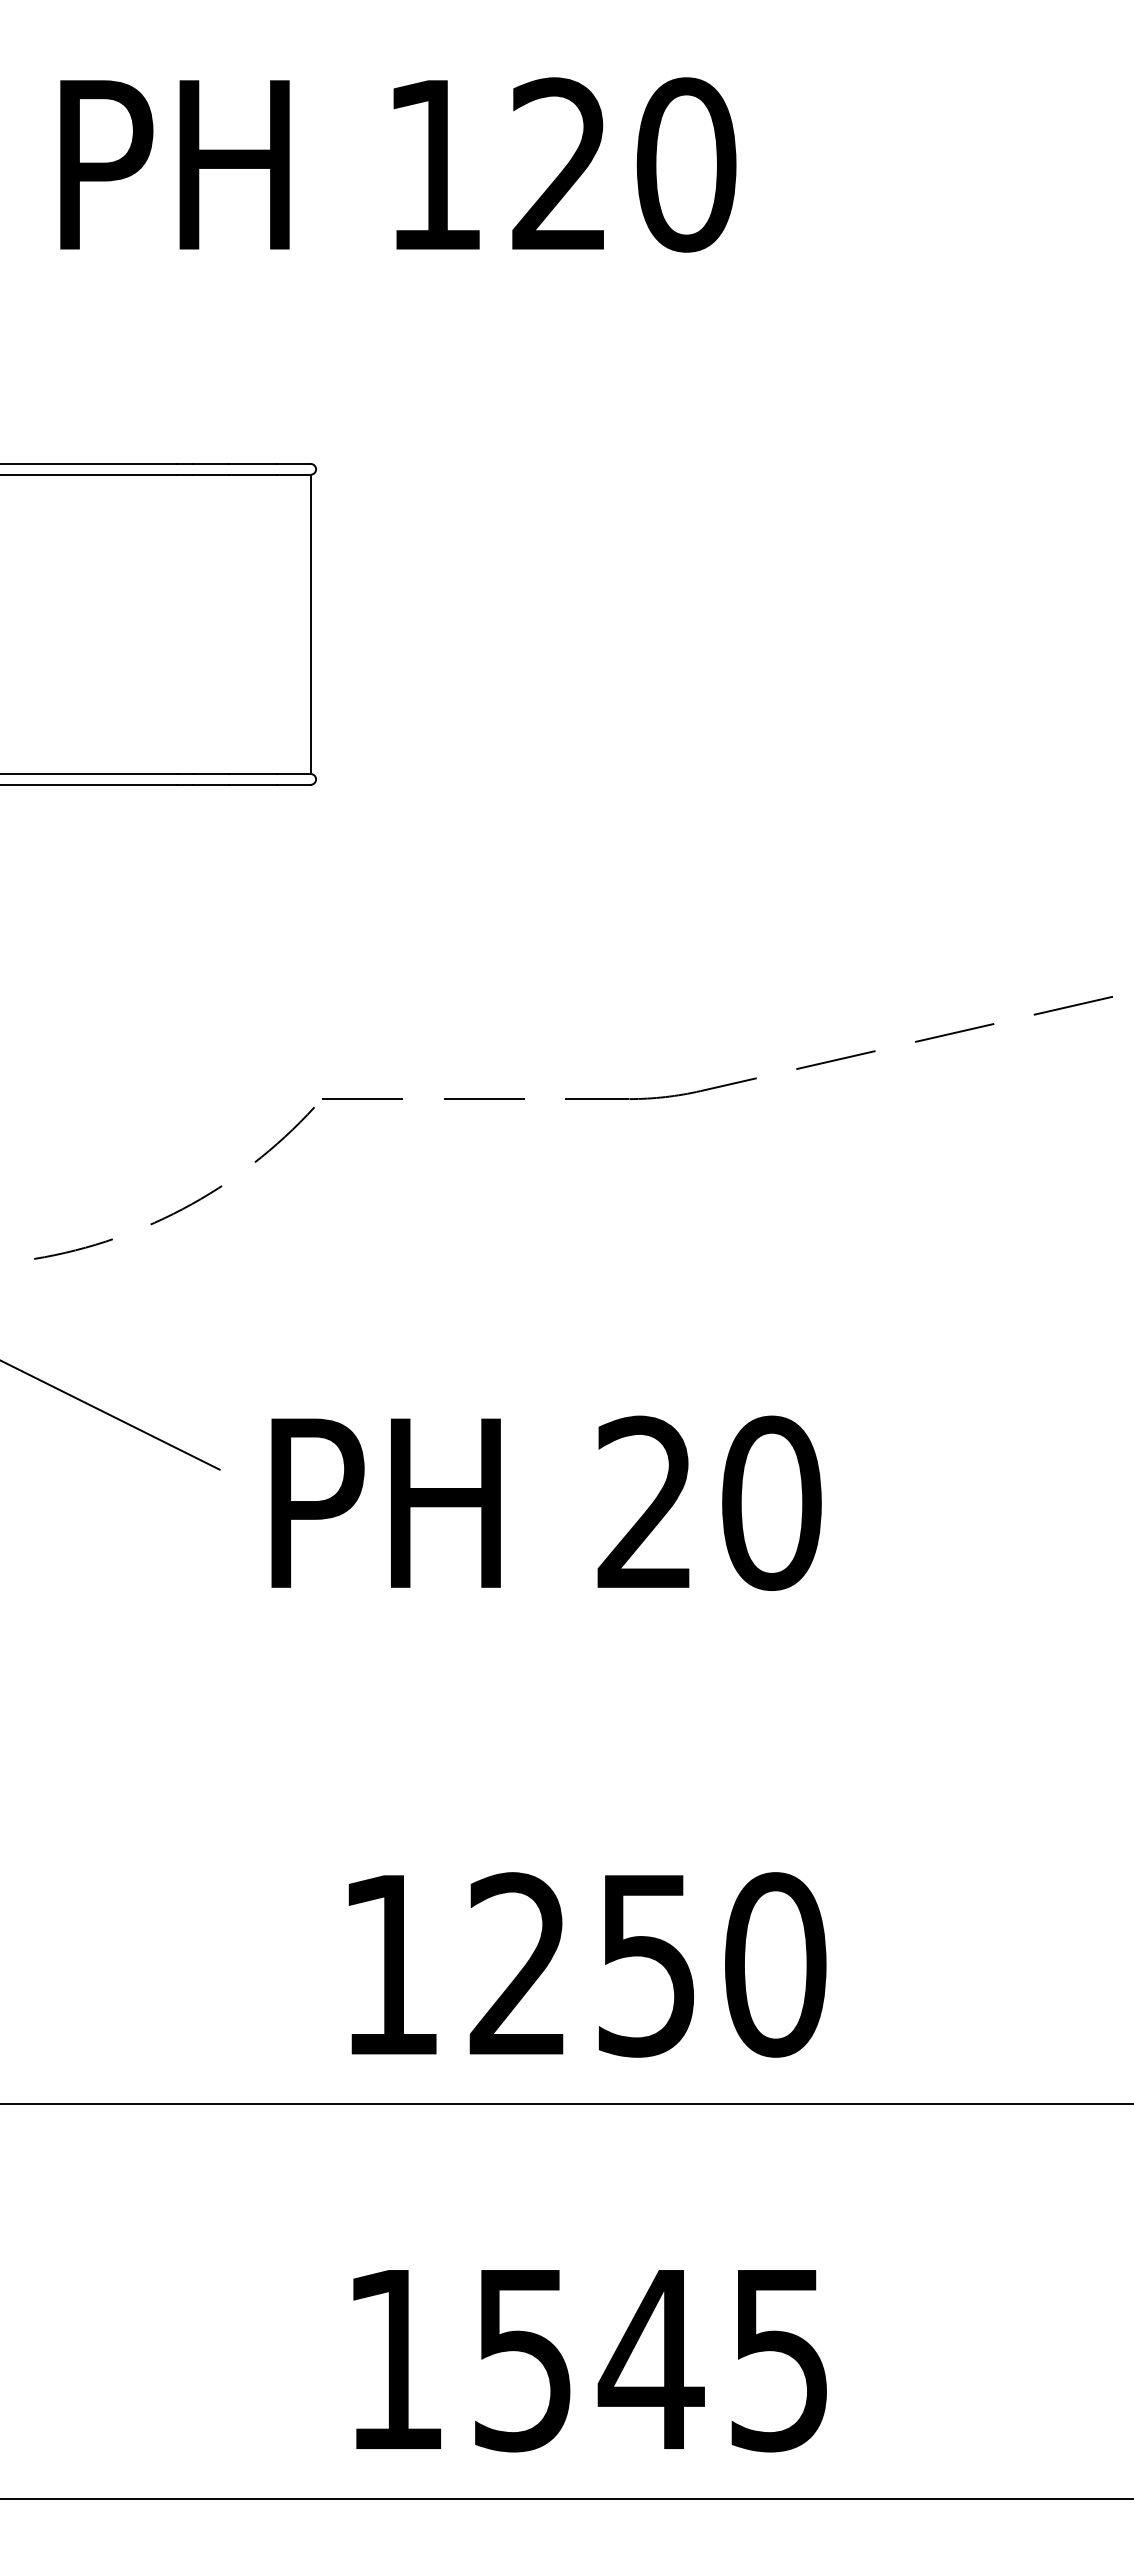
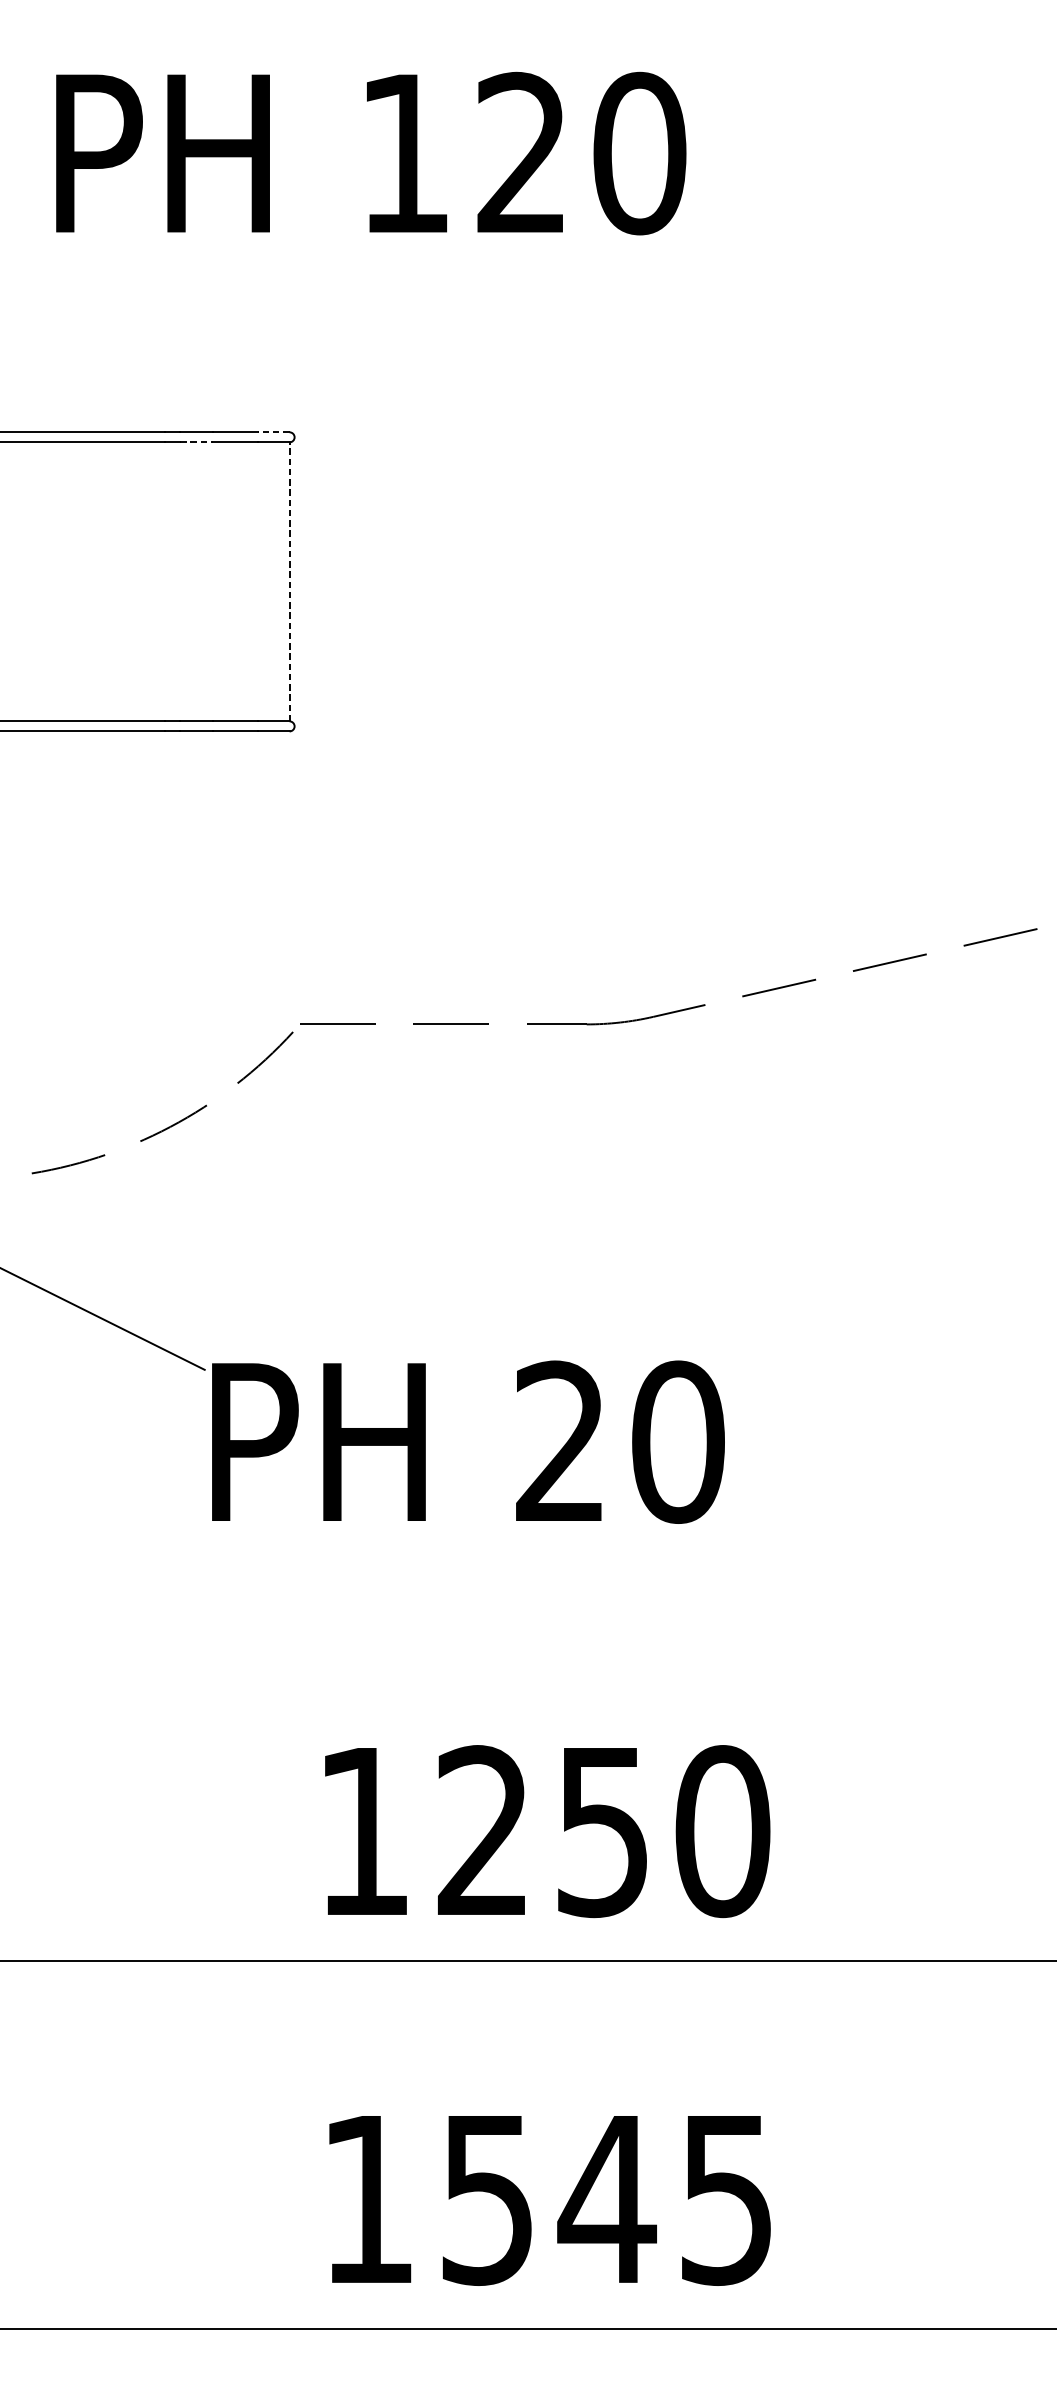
line: (293, 463) -> (273, 431), solid -> dashed
line: (211, 474) -> (197, 442), solid -> dashed
line: (310, 624) -> (289, 581), solid -> dashed
text: (546, 1502) -> (468, 1441), moved

